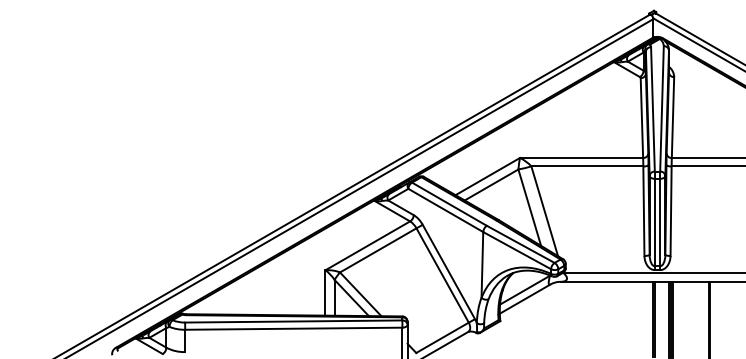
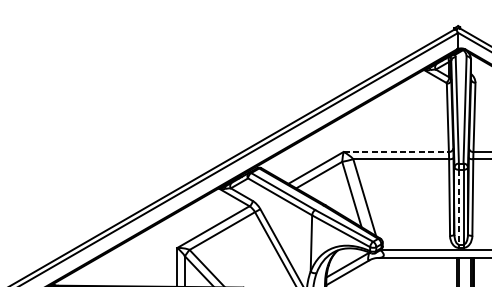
line: (581, 158) -> (396, 152), solid -> dashed
line: (654, 222) -> (458, 207), solid -> dashed

